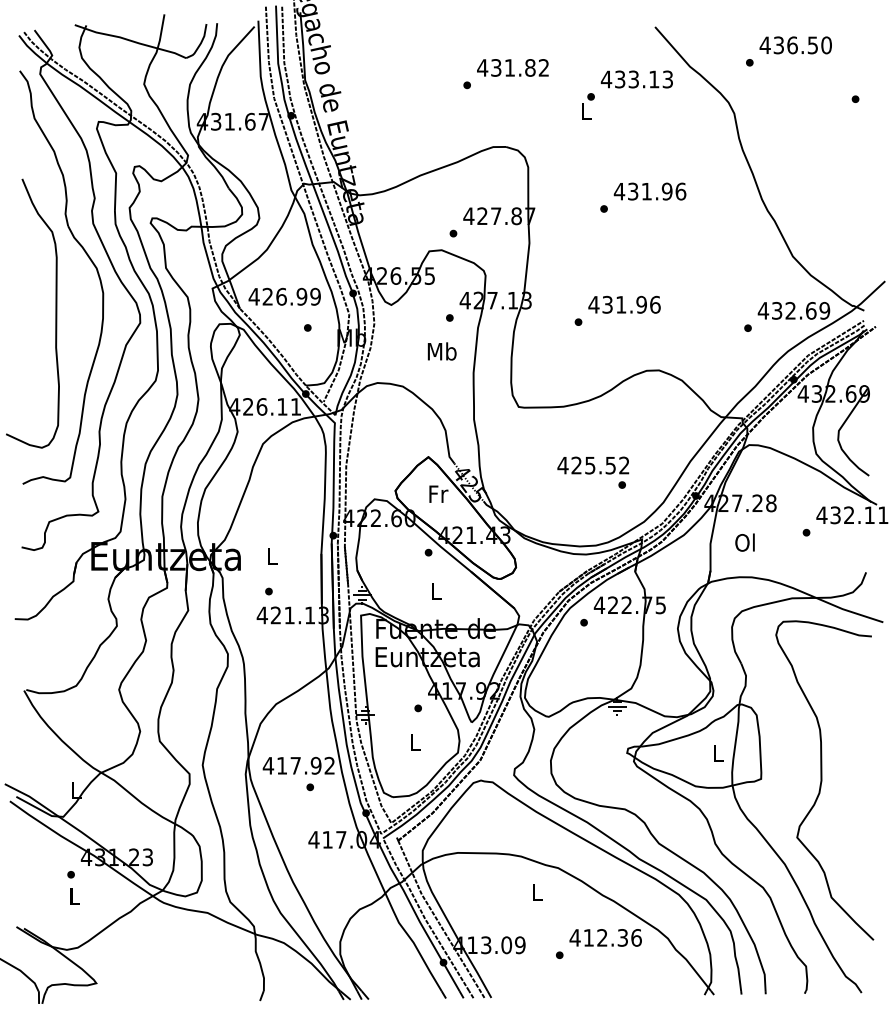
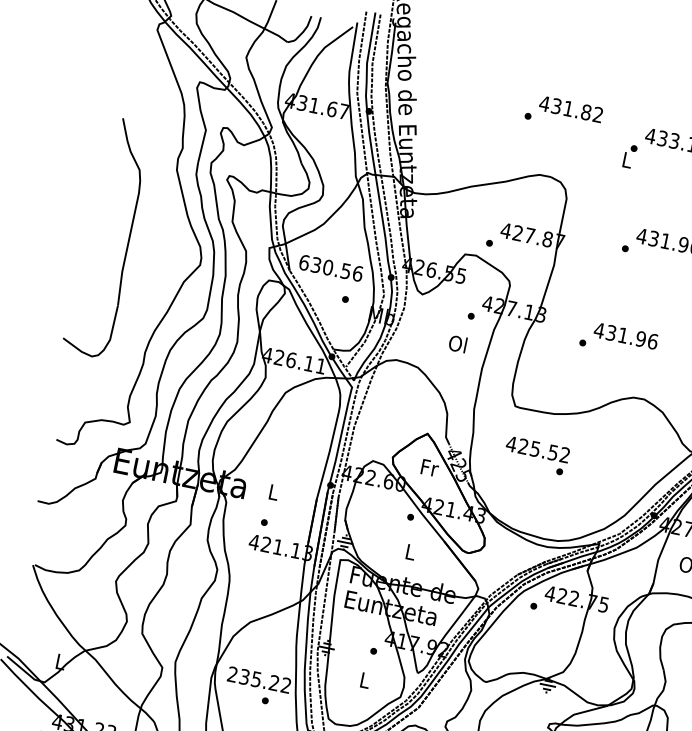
part: (88, 258) -> (166, 199), removed
text: (284, 296) -> (330, 267), 426.99 -> 630.56
text: (441, 351) -> (457, 344), Mb -> Ol
text: (593, 472) -> (536, 455), moved
text: (291, 765) -> (252, 678), 417.92 -> 235.22

